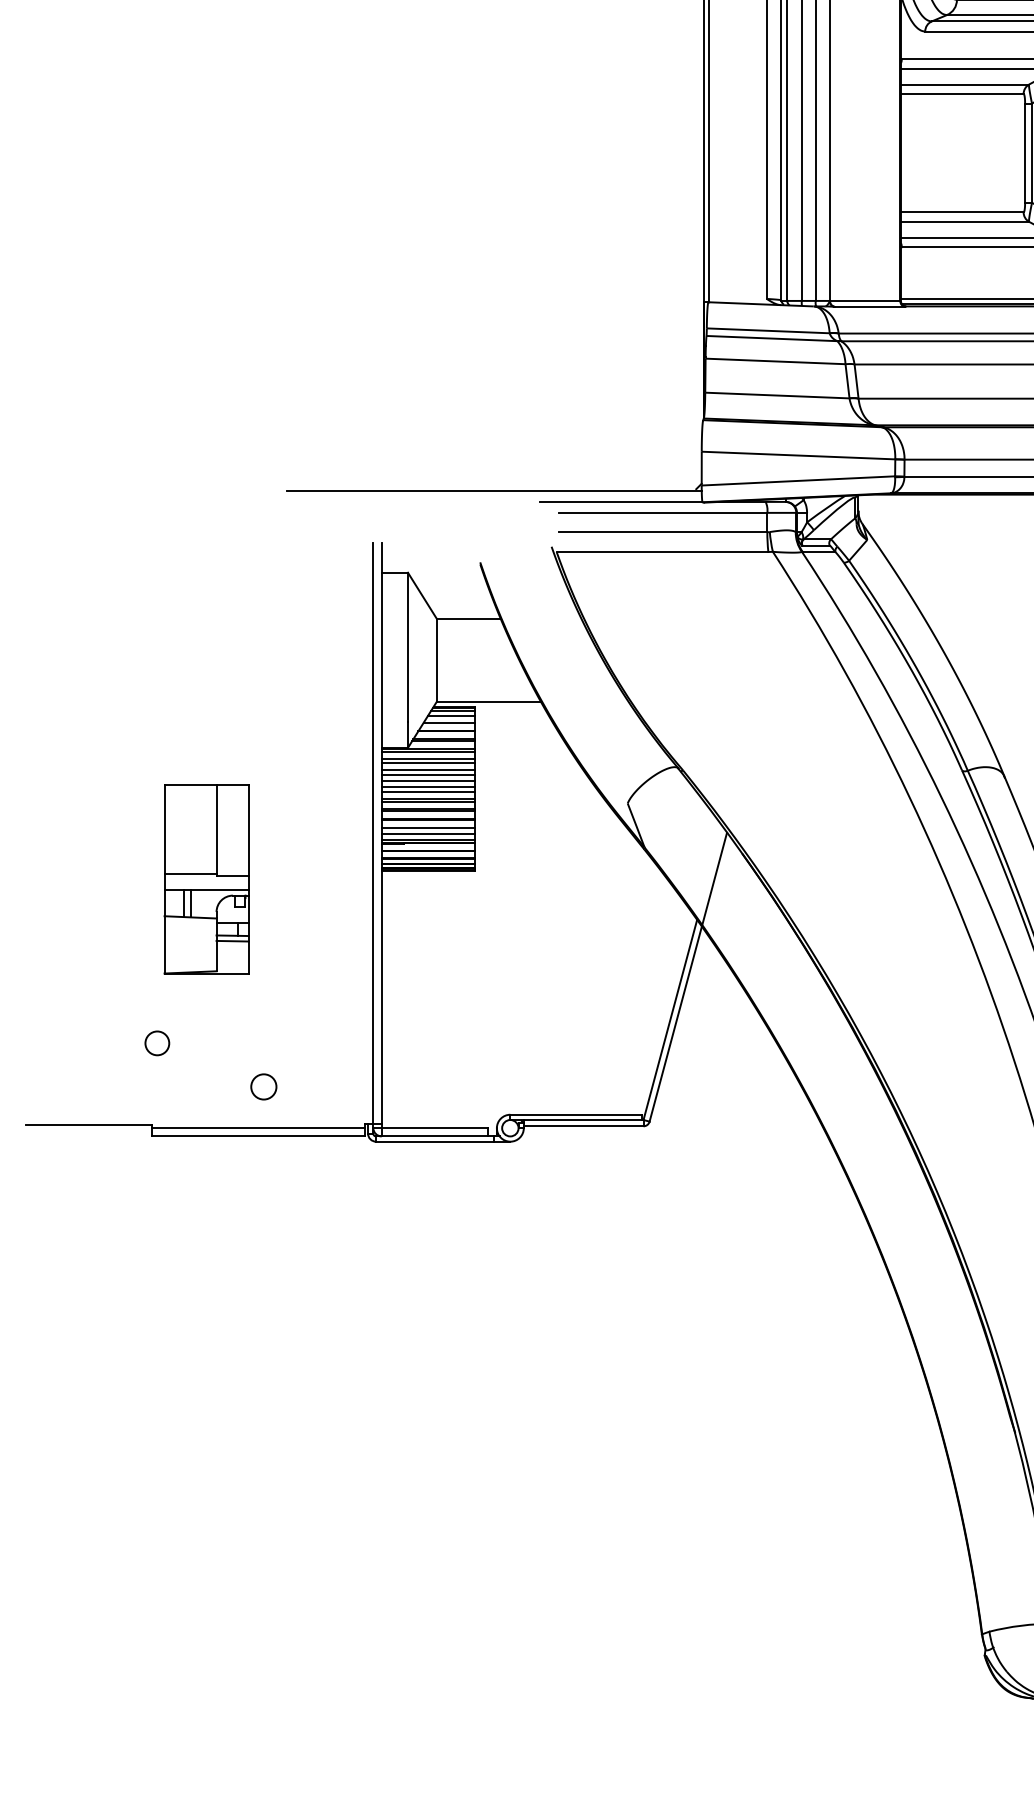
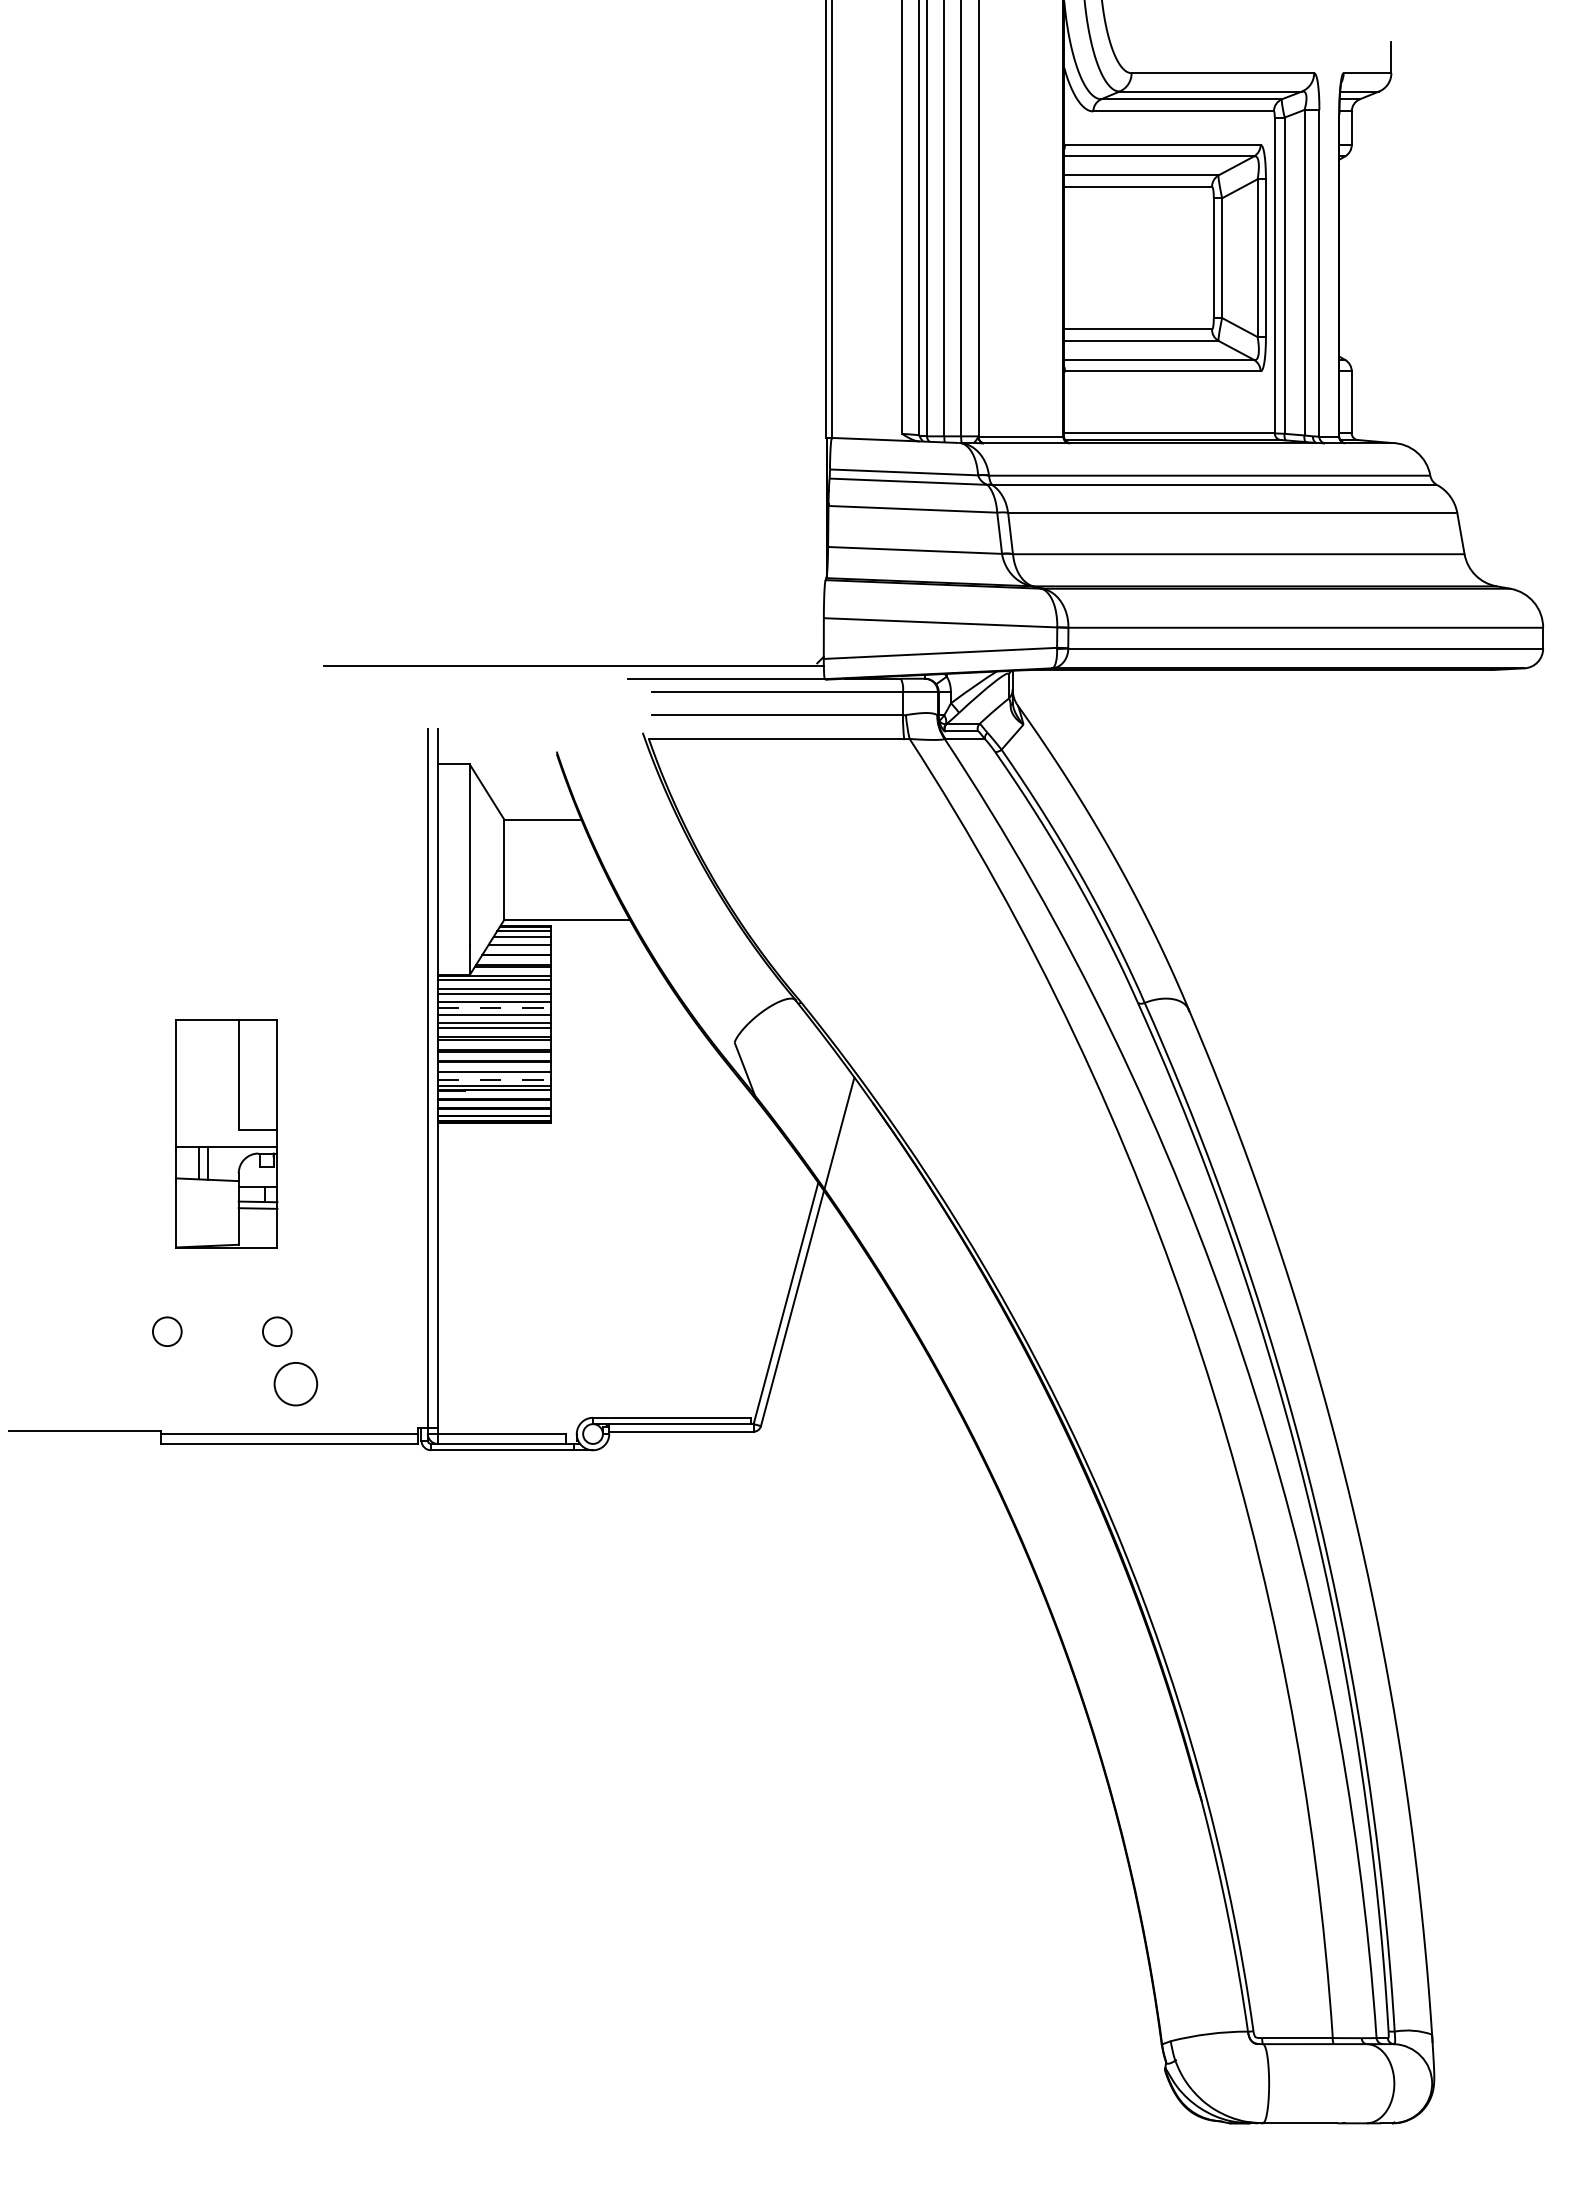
line: (428, 775) -> (494, 1008), solid -> dashed
line: (428, 834) -> (494, 1079), solid -> dashed
line: (190, 874) -> (207, 1127), removed
circle: (248, 1043) -> (277, 1331), added
circle: (263, 1087) -> (295, 1384), size x1.4

